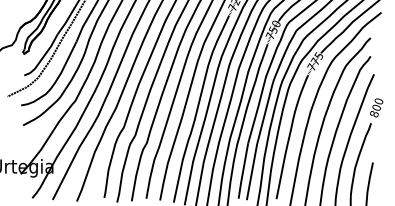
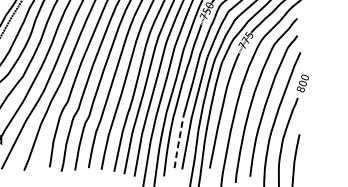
line: (243, 171) -> (179, 142), solid -> dashed

